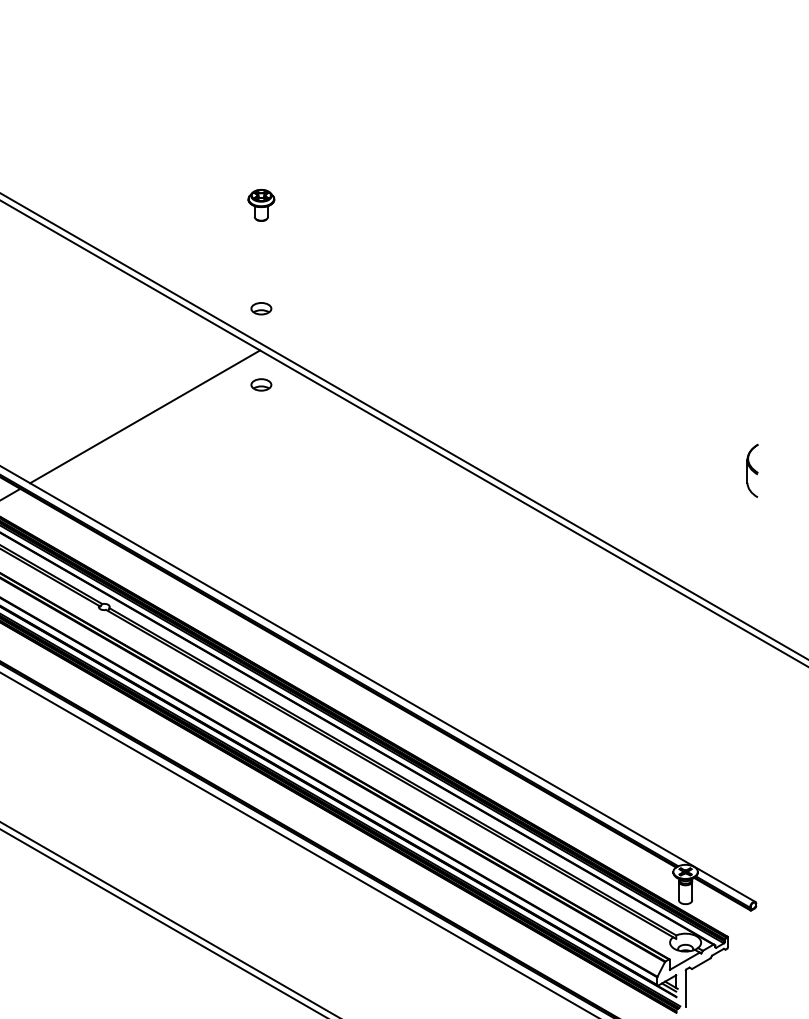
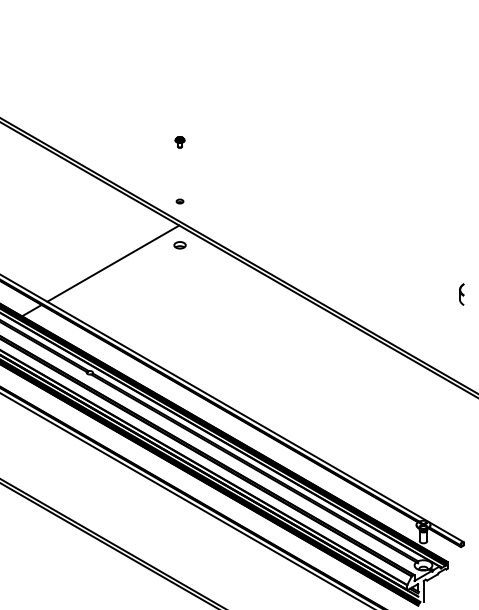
part: (260, 205) -> (179, 142), size x0.6
part: (260, 308) -> (179, 201), size x0.6
part: (751, 470) -> (461, 294), size x0.7

